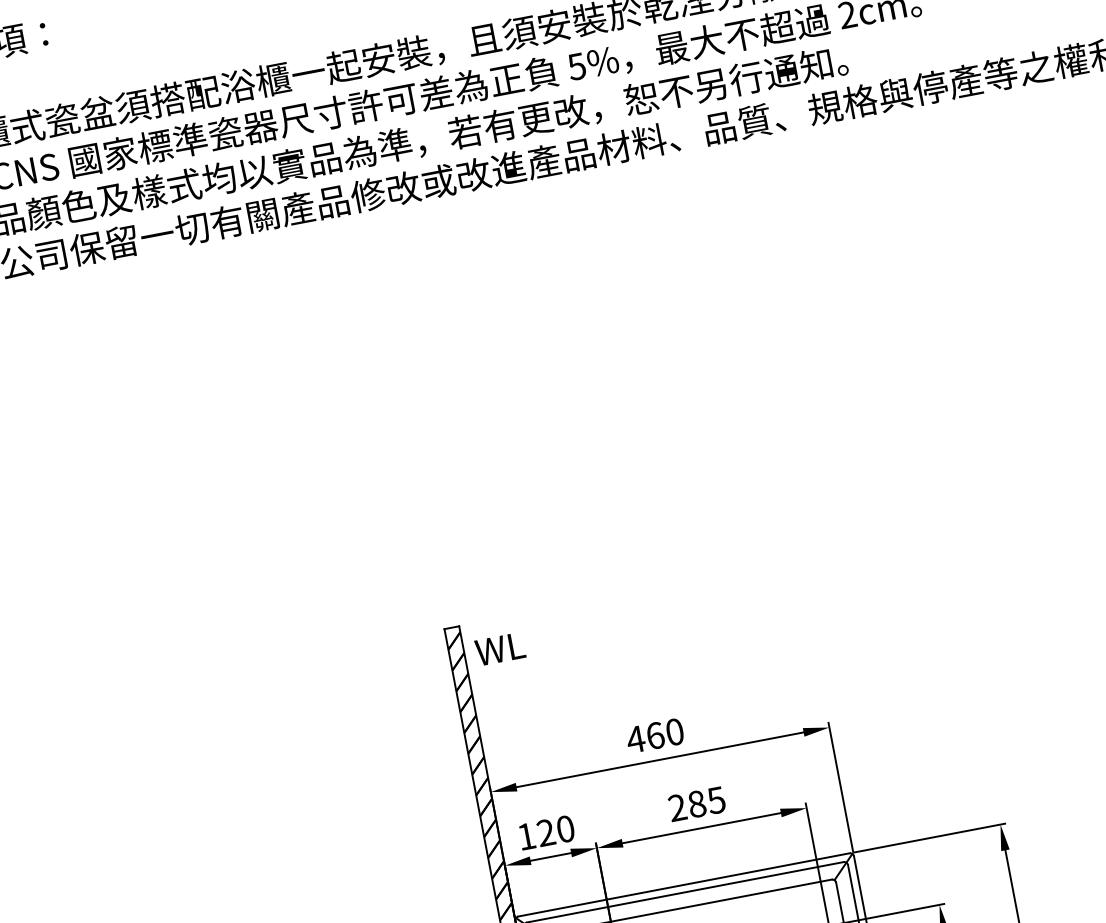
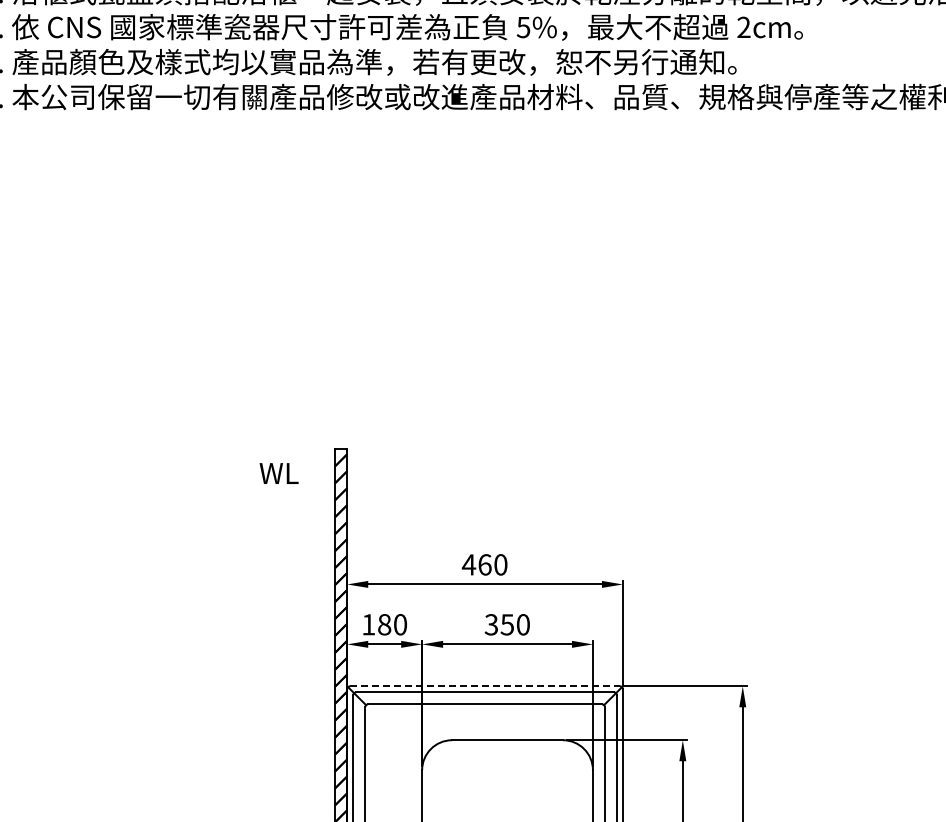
text: (499, 649) -> (278, 473), moved
text: (695, 803) -> (506, 624), 285 -> 350
text: (545, 832) -> (384, 624), 120 -> 180
line: (684, 885) -> (485, 686), solid -> dashed

